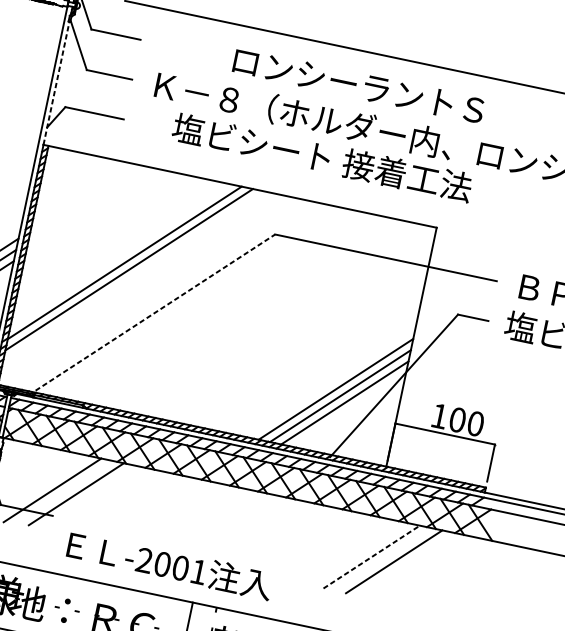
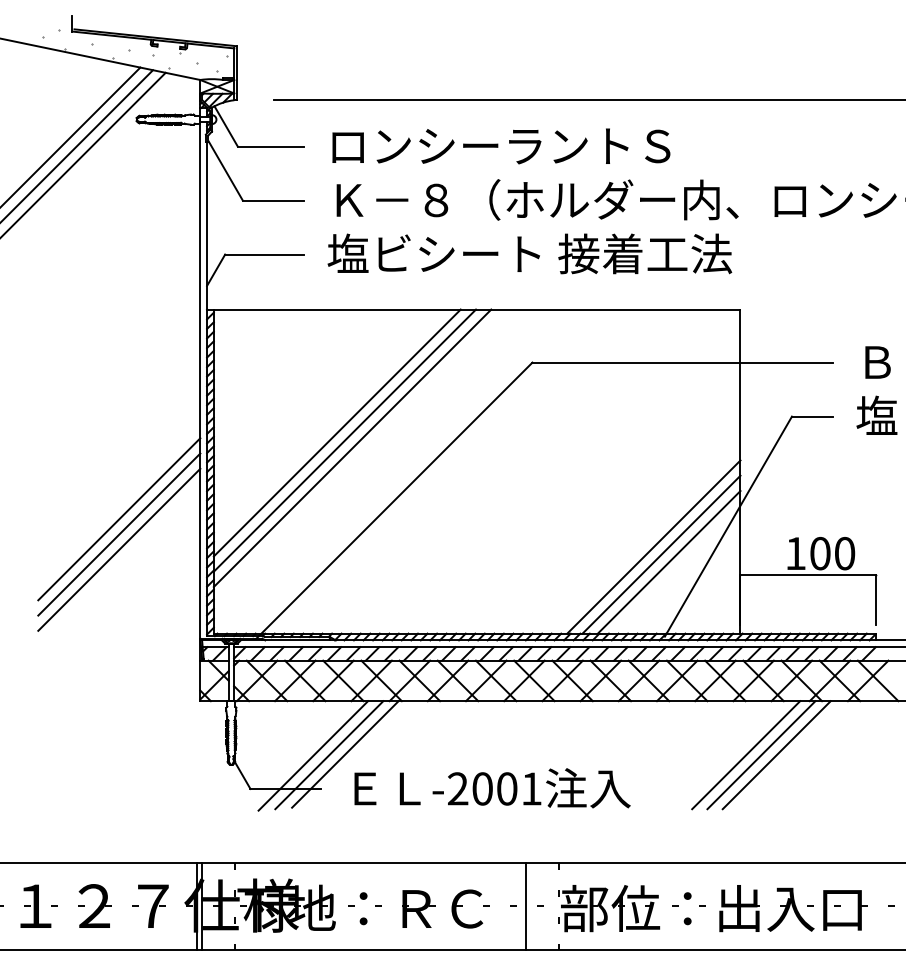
line: (56, 82) -> (207, 225), dashed -> solid
text: (358, 85) -> (501, 146), moved
text: (322, 157) -> (529, 253), moved
line: (119, 255) -> (336, 432), added
line: (152, 314) -> (394, 500), dashed -> solid
line: (64, 492) -> (329, 755), added
line: (372, 556) -> (746, 754), dashed -> solid
line: (382, 559) -> (761, 755), added
text: (169, 565) -> (492, 788), moved

